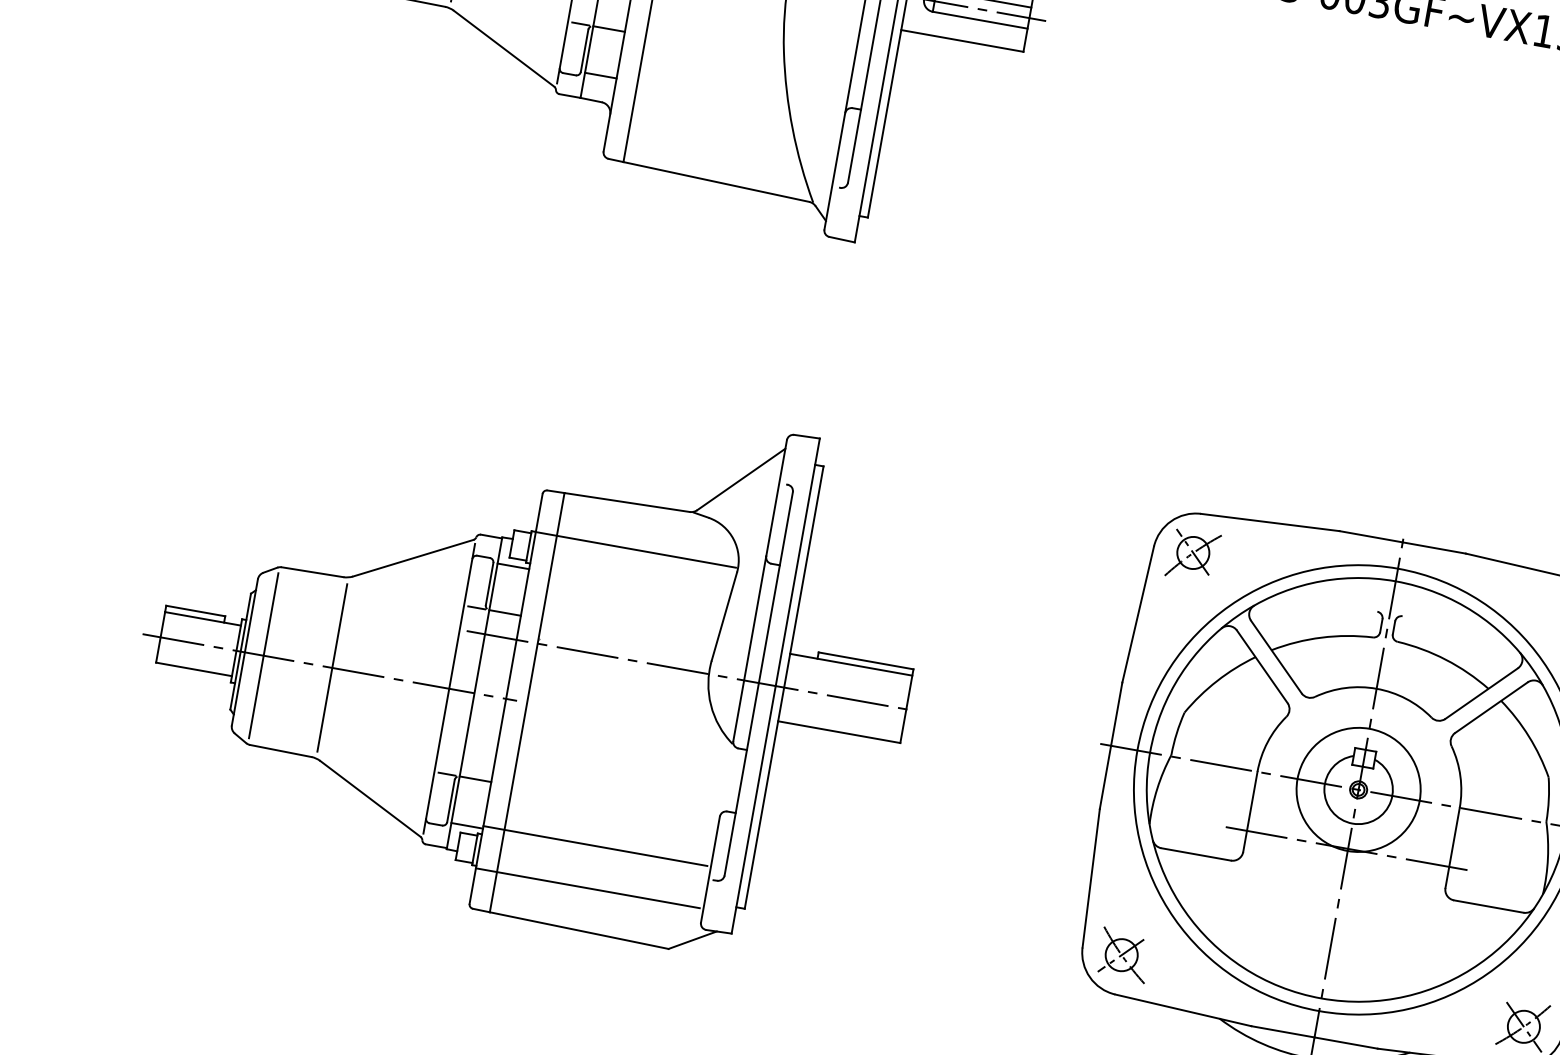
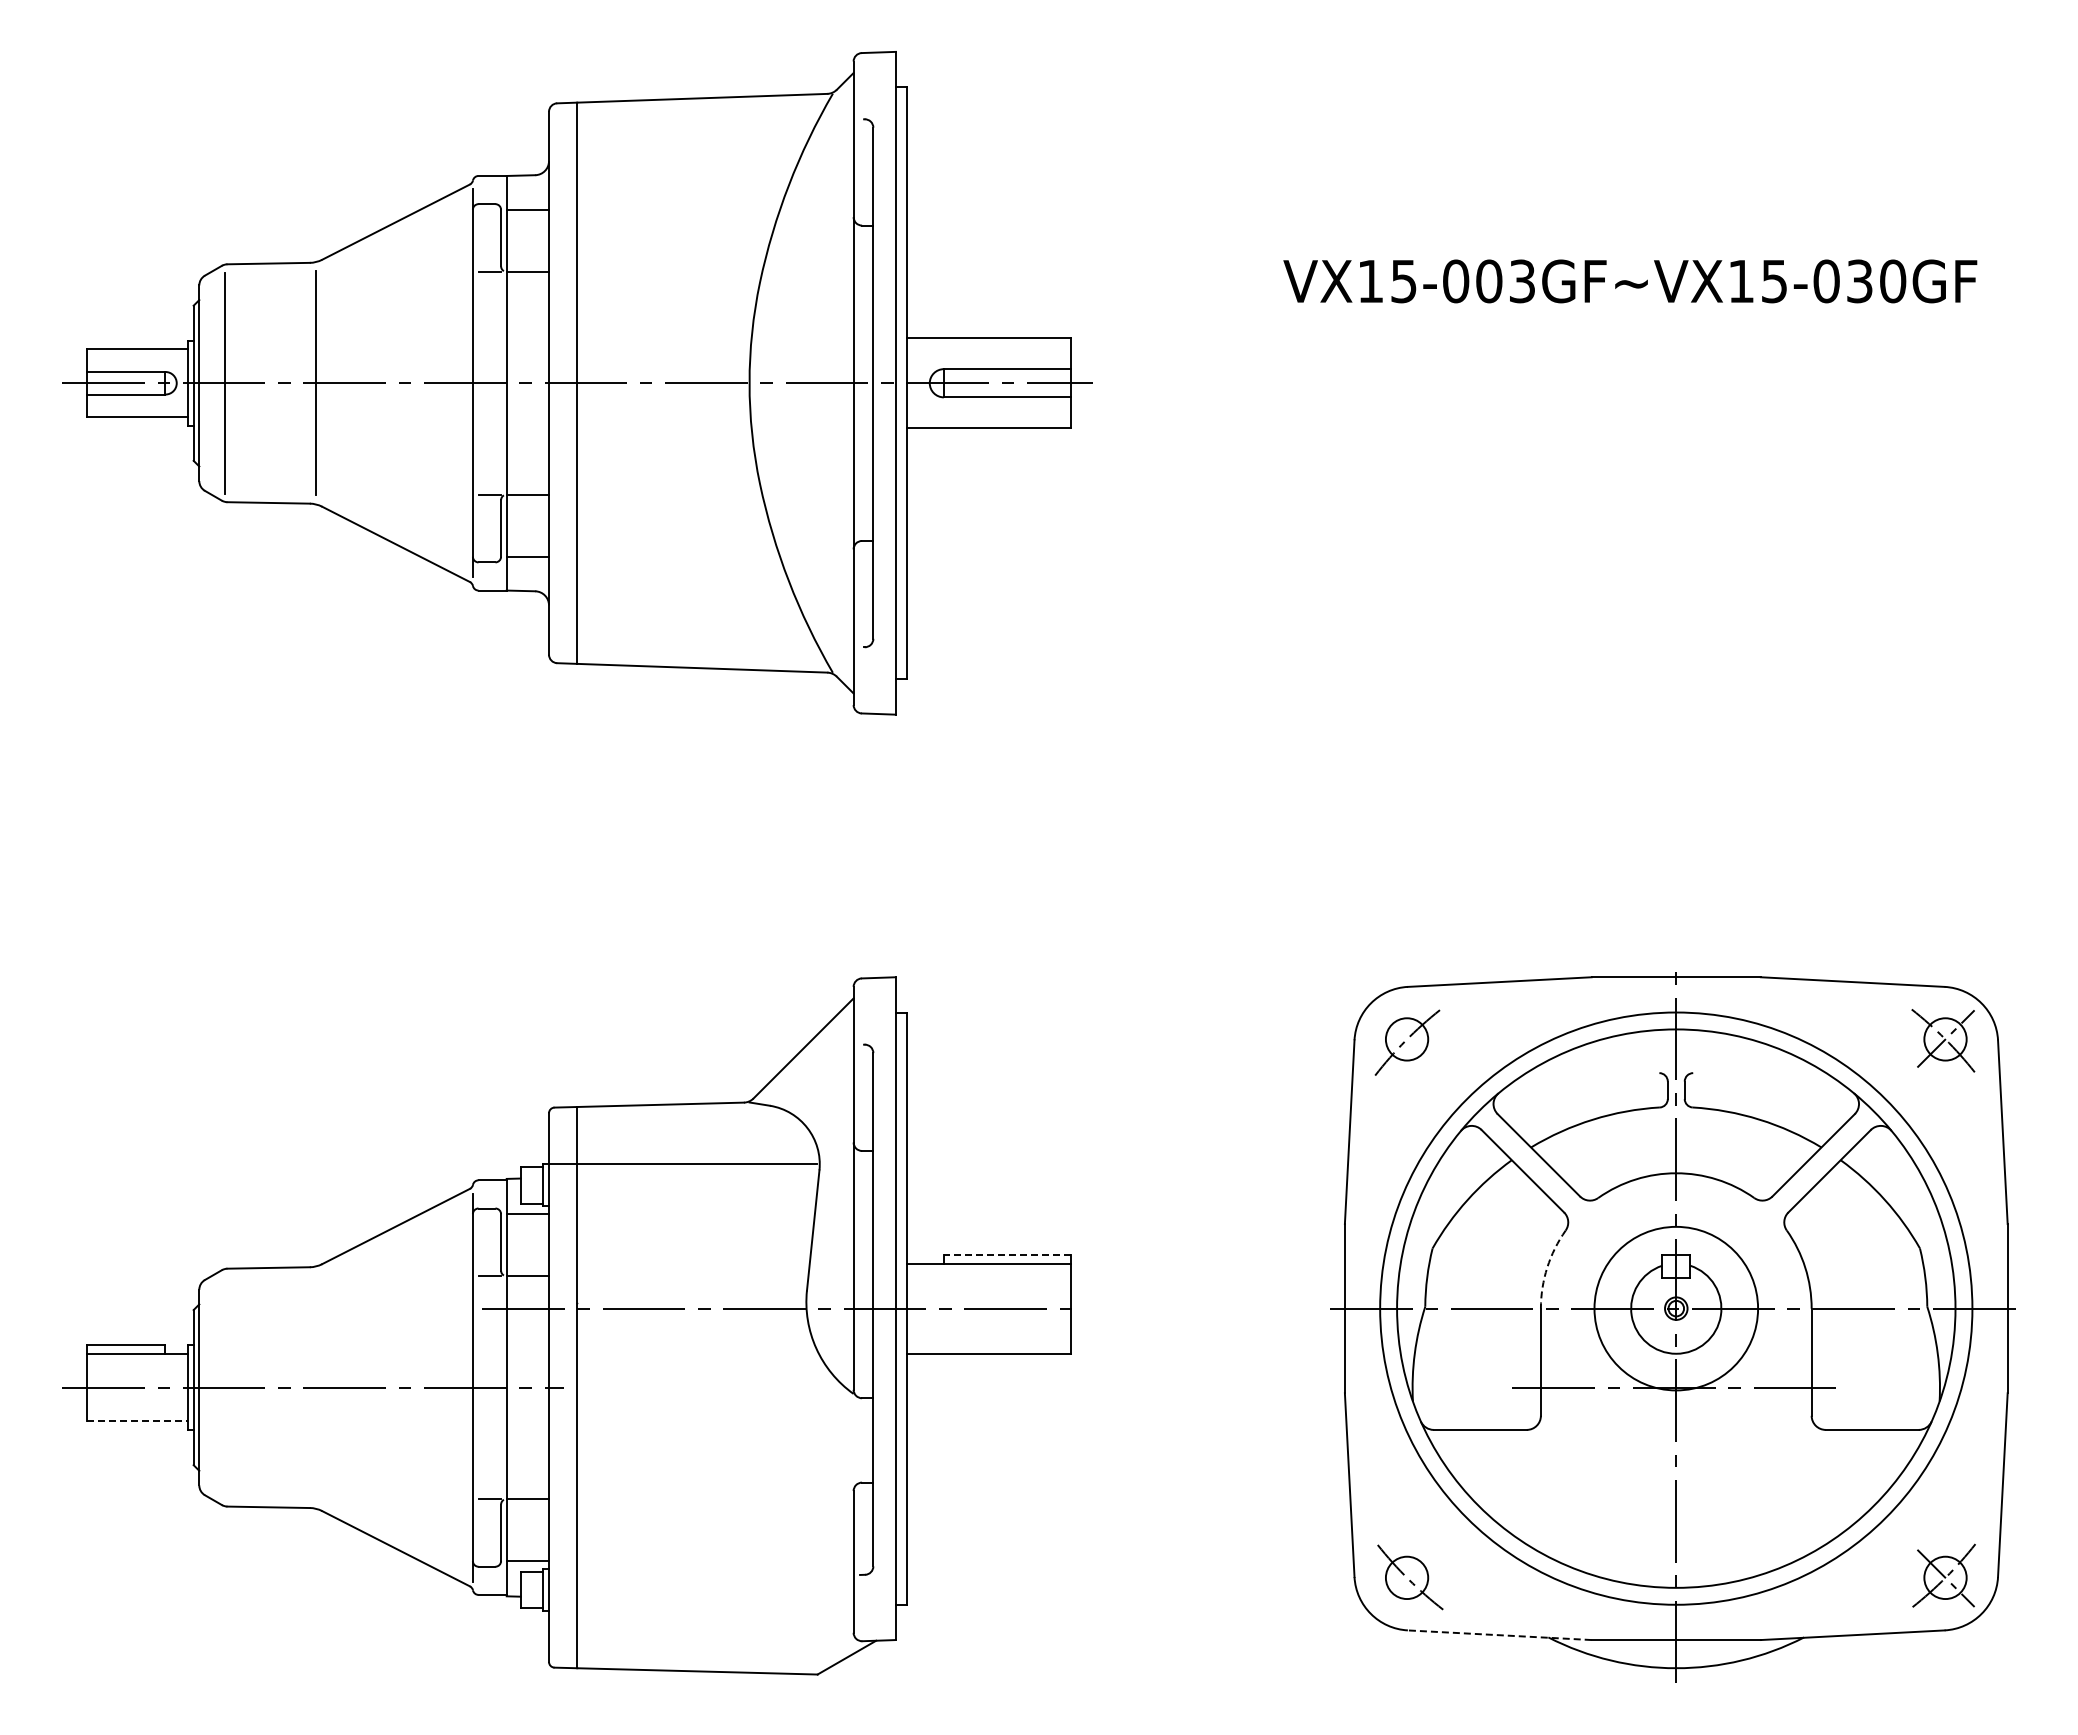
line: (1192, 552) -> (1405, 1038), removed
line: (263, 655) -> (224, 1387), removed
line: (865, 661) -> (1006, 1255), solid -> dashed
line: (332, 667) -> (316, 1387), removed
line: (194, 669) -> (137, 1421), solid -> dashed
arc: (1267, 742) -> (1547, 1267), solid -> dashed
line: (595, 845) -> (698, 1557), removed
line: (587, 888) -> (698, 1614), removed
line: (1120, 955) -> (1405, 1578), removed
line: (1183, 1010) -> (1499, 1635), solid -> dashed

